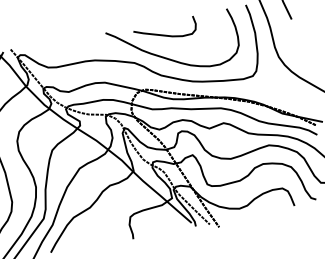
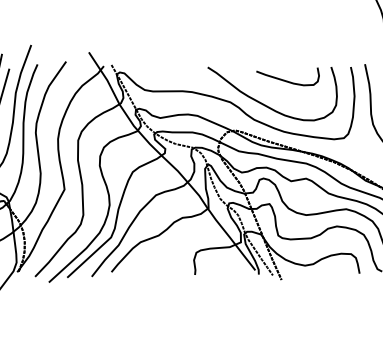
curve: (165, 34) -> (287, 80), moved

